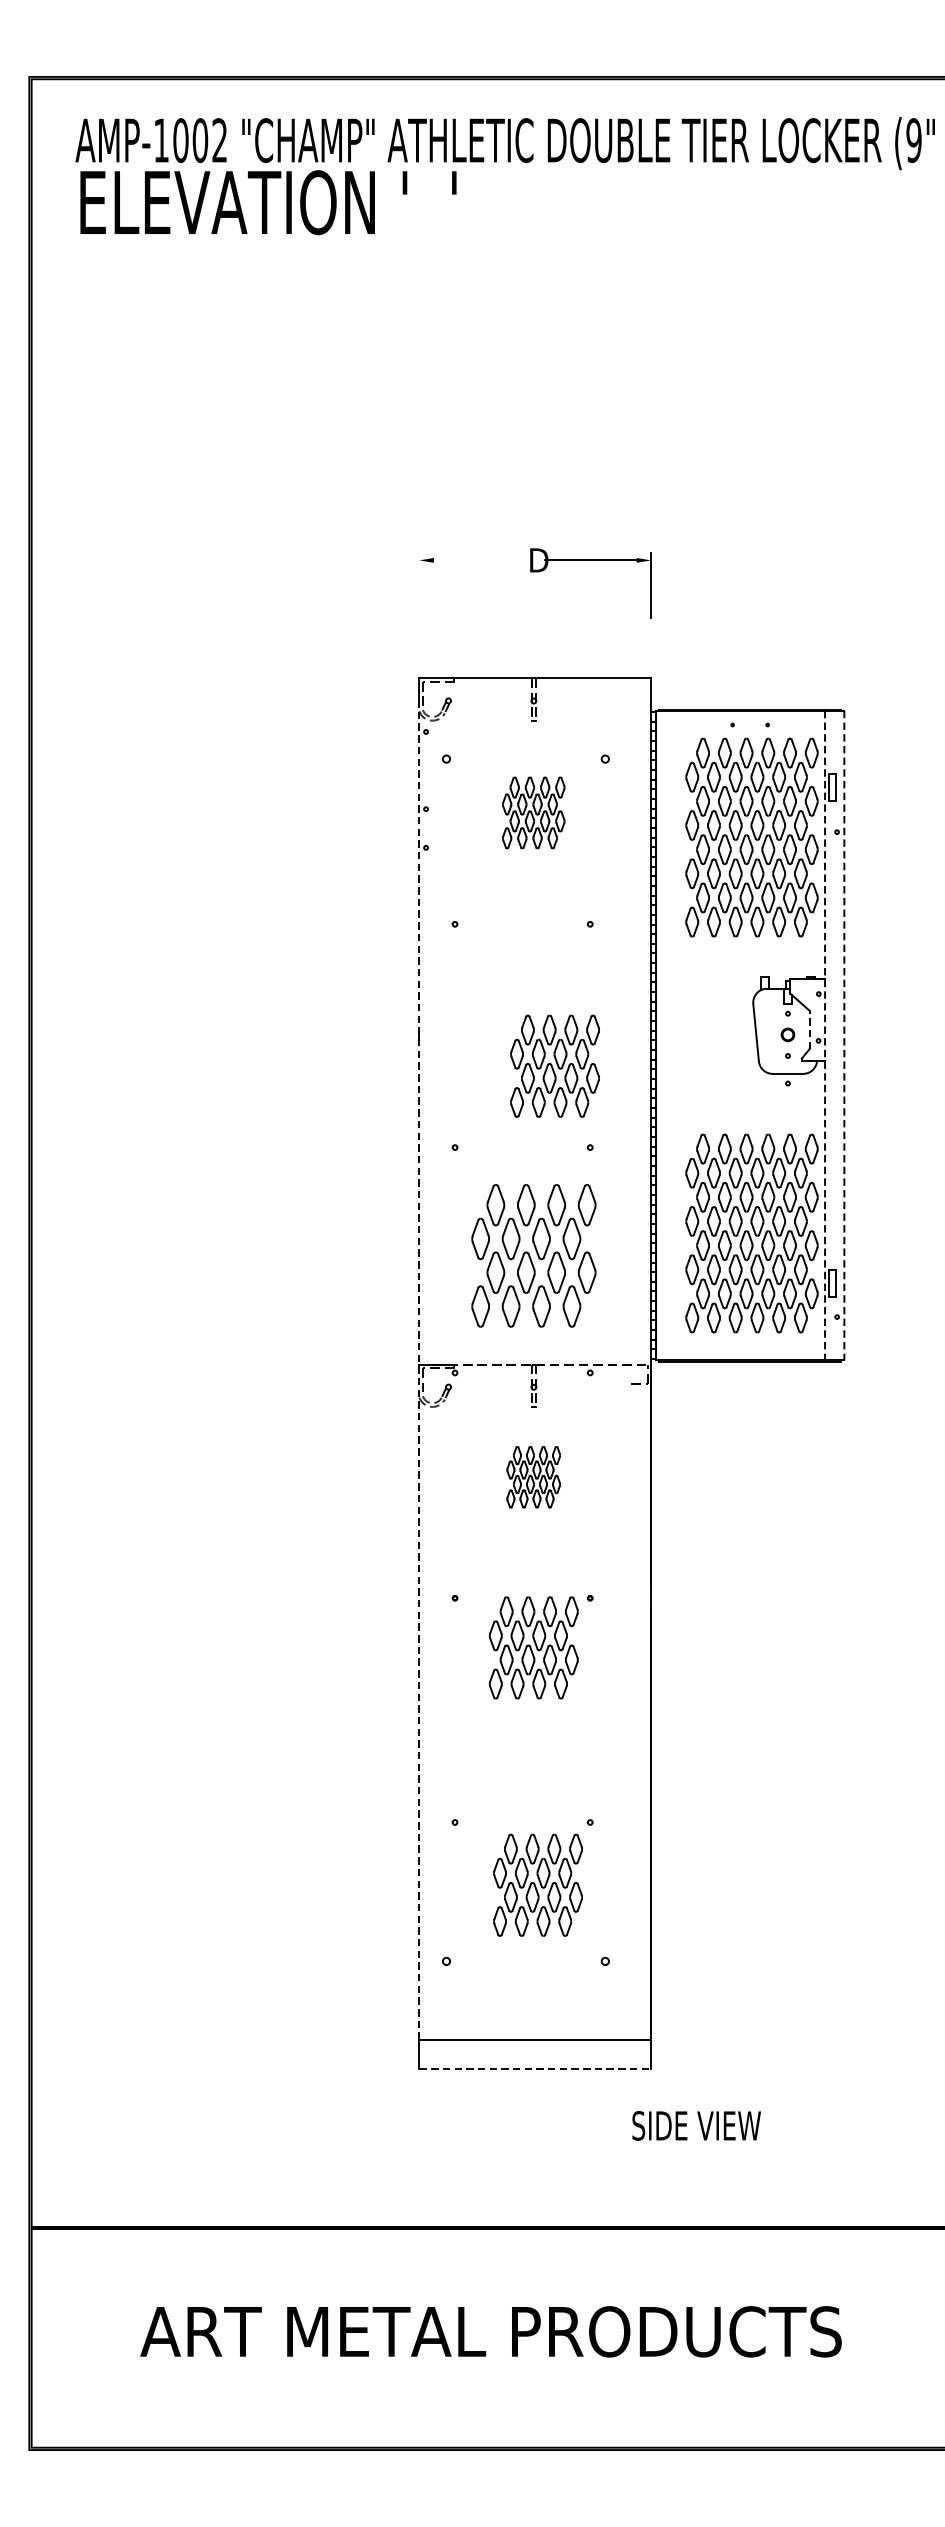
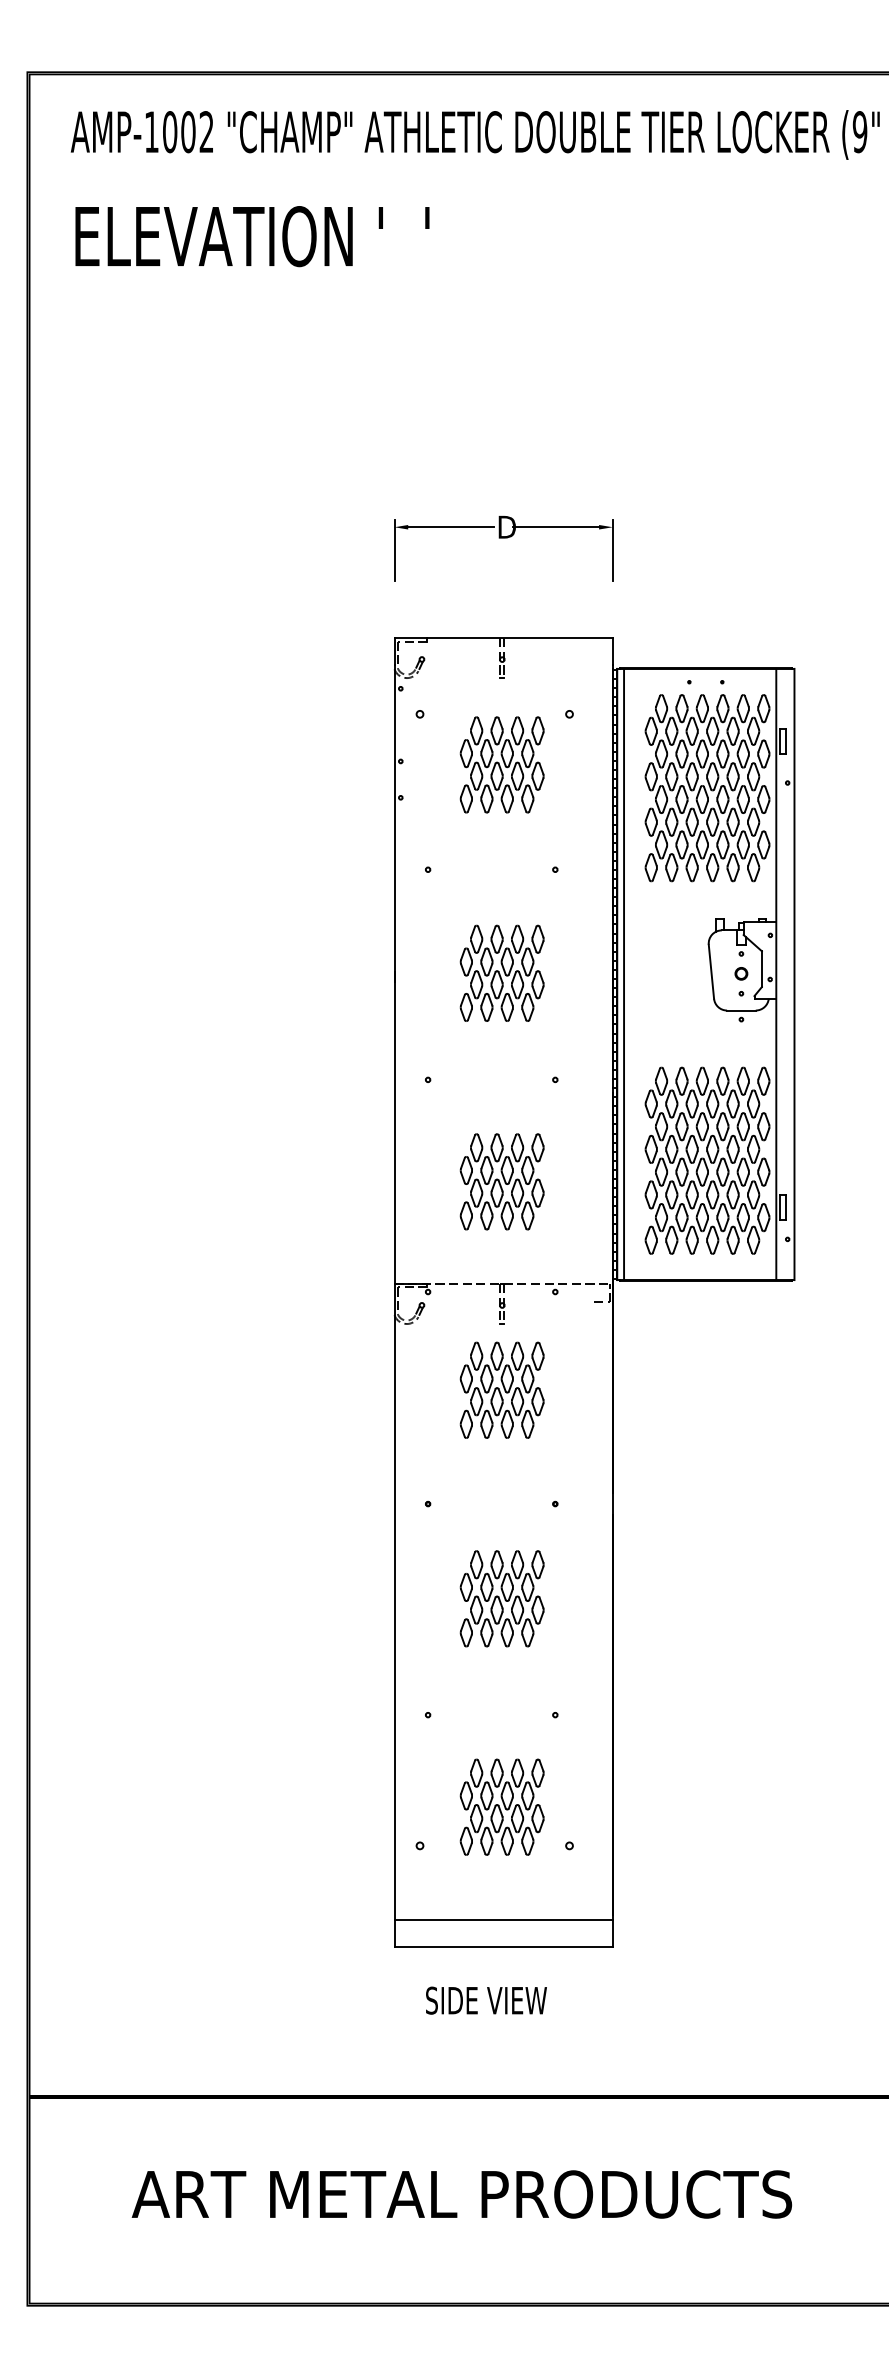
text: (268, 202) -> (252, 236), moved
line: (479, 560) -> (451, 527), added
line: (419, 585) -> (394, 550), added
part: (533, 812) -> (501, 764), size x1.43
line: (809, 1030) -> (761, 969), dashed -> solid
line: (663, 1035) -> (624, 974), added
line: (825, 1035) -> (776, 974), dashed -> solid
line: (844, 1035) -> (794, 974), dashed -> solid
part: (554, 1065) -> (501, 972), moved
part: (533, 1255) -> (501, 1181), size x0.71
line: (419, 1373) -> (394, 1292), dashed -> solid
part: (533, 1476) -> (501, 1389), size x1.67
part: (533, 1647) -> (501, 1598), moved
part: (537, 1884) -> (501, 1806), moved
line: (536, 2069) -> (504, 1947), dashed -> solid
text: (696, 2125) -> (486, 2000), moved

